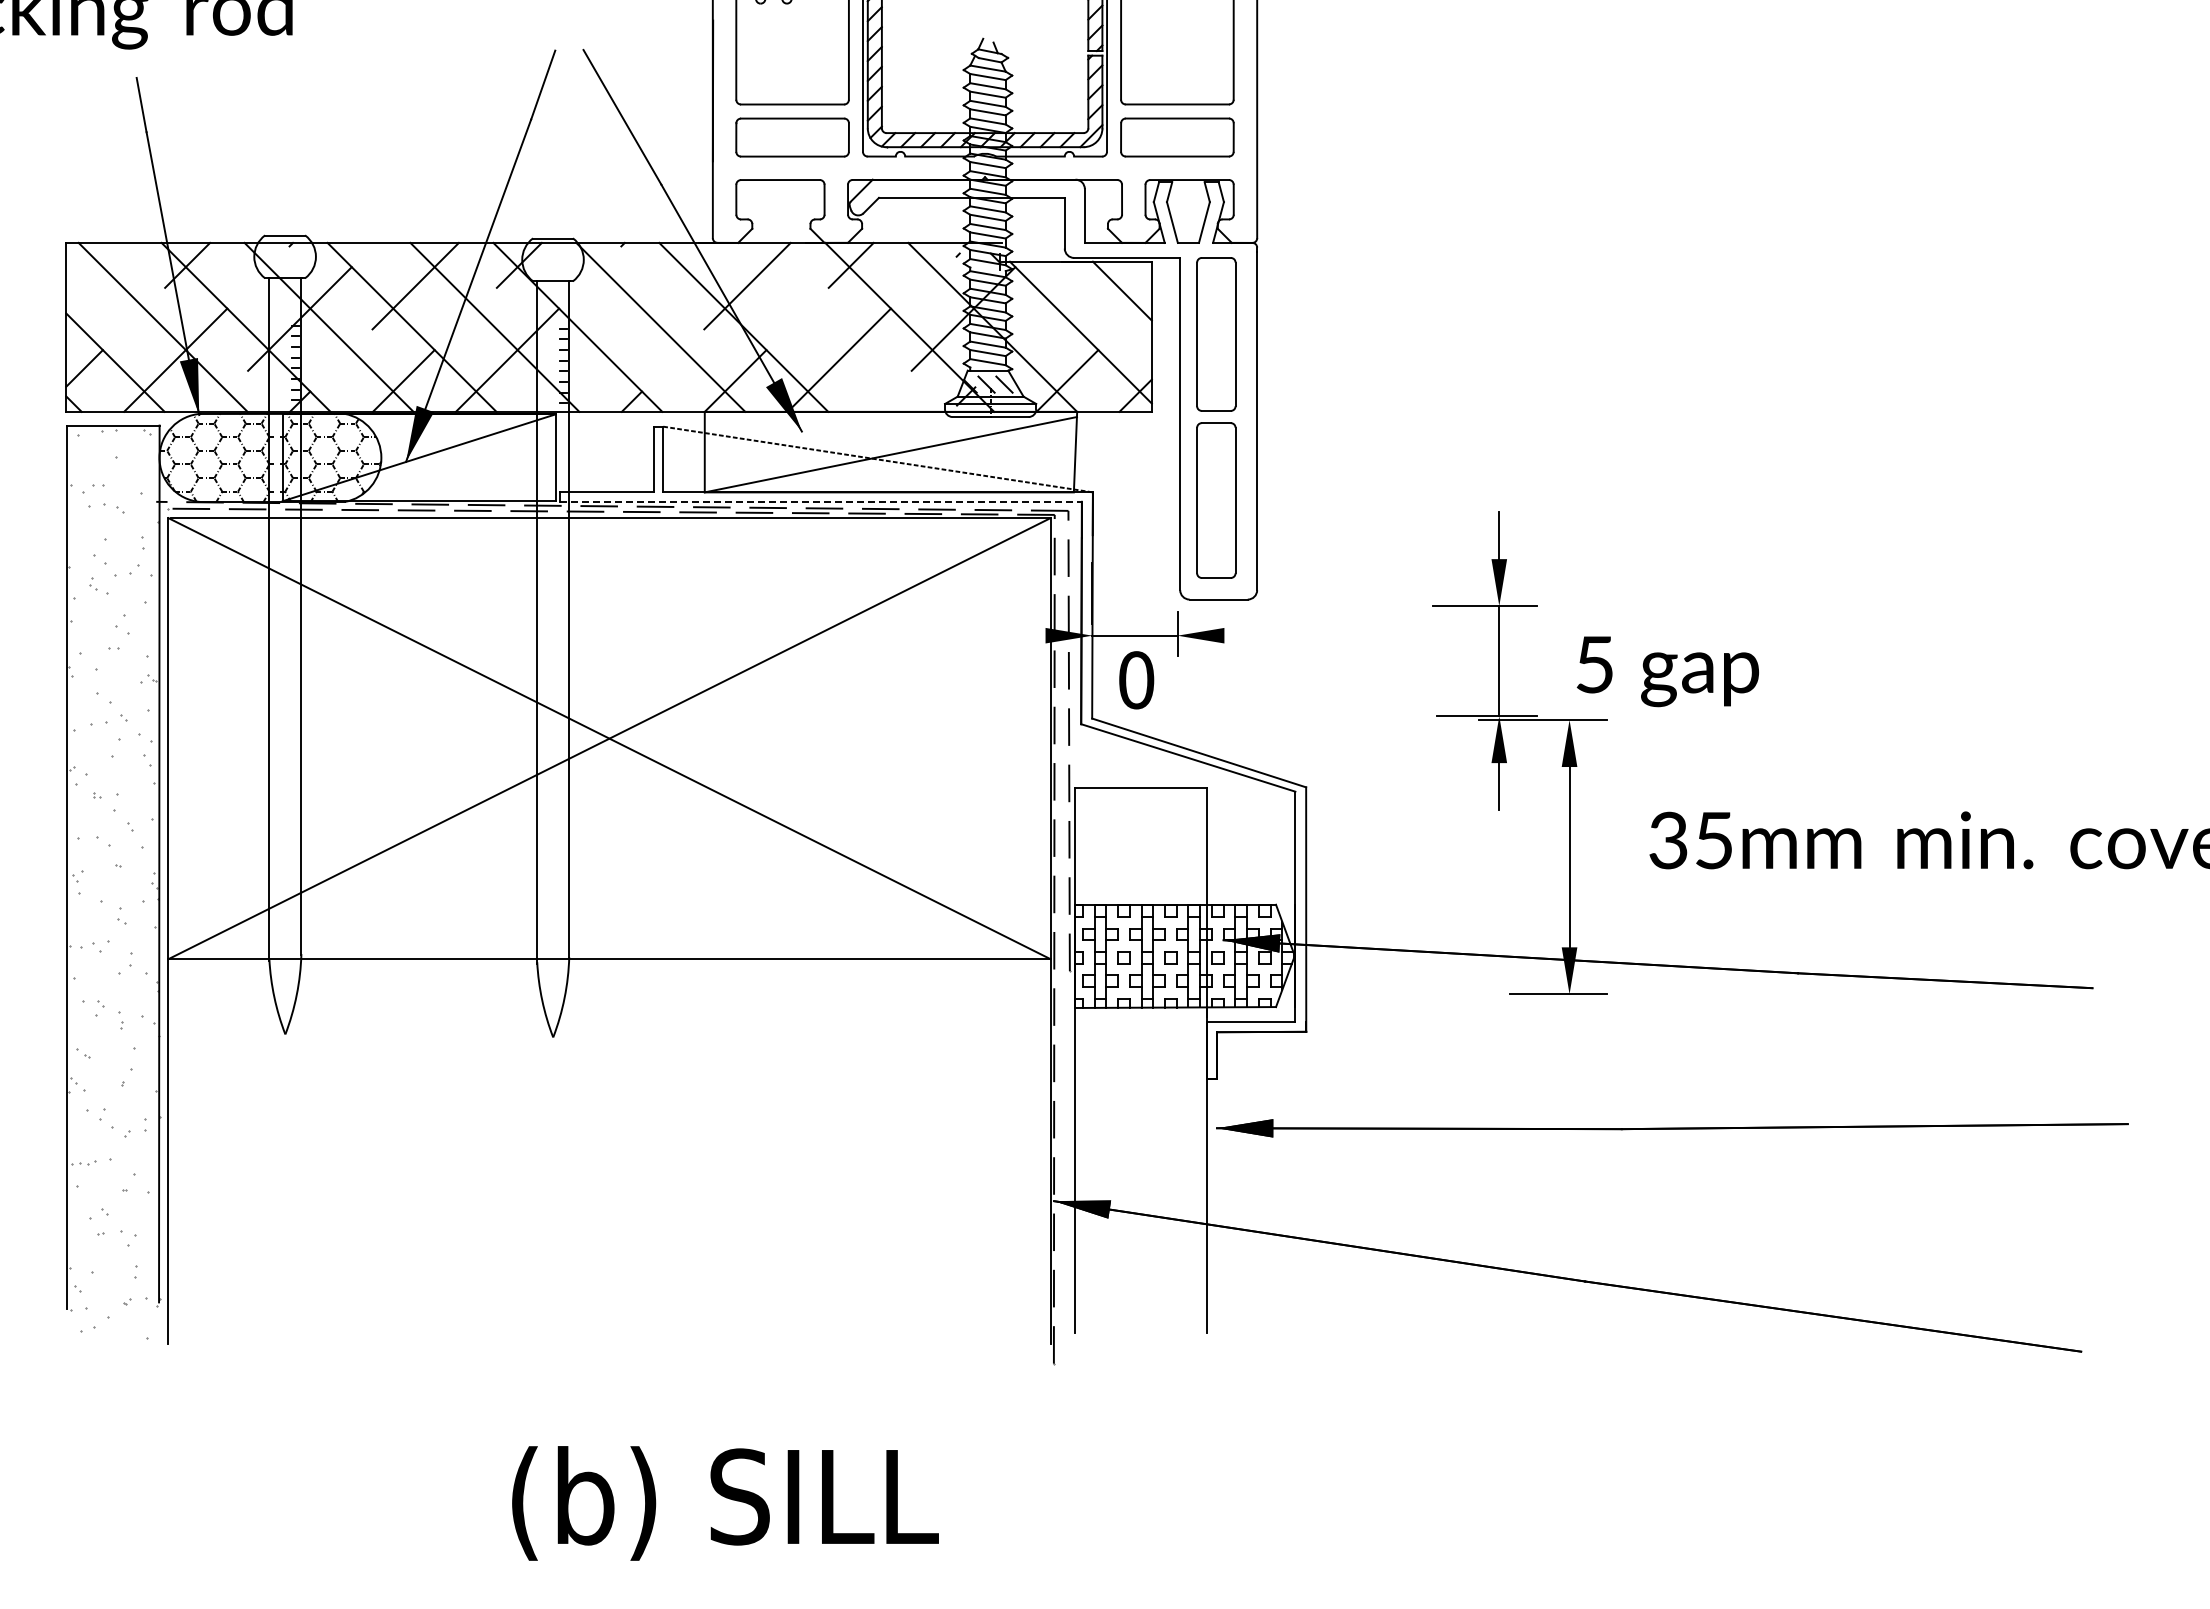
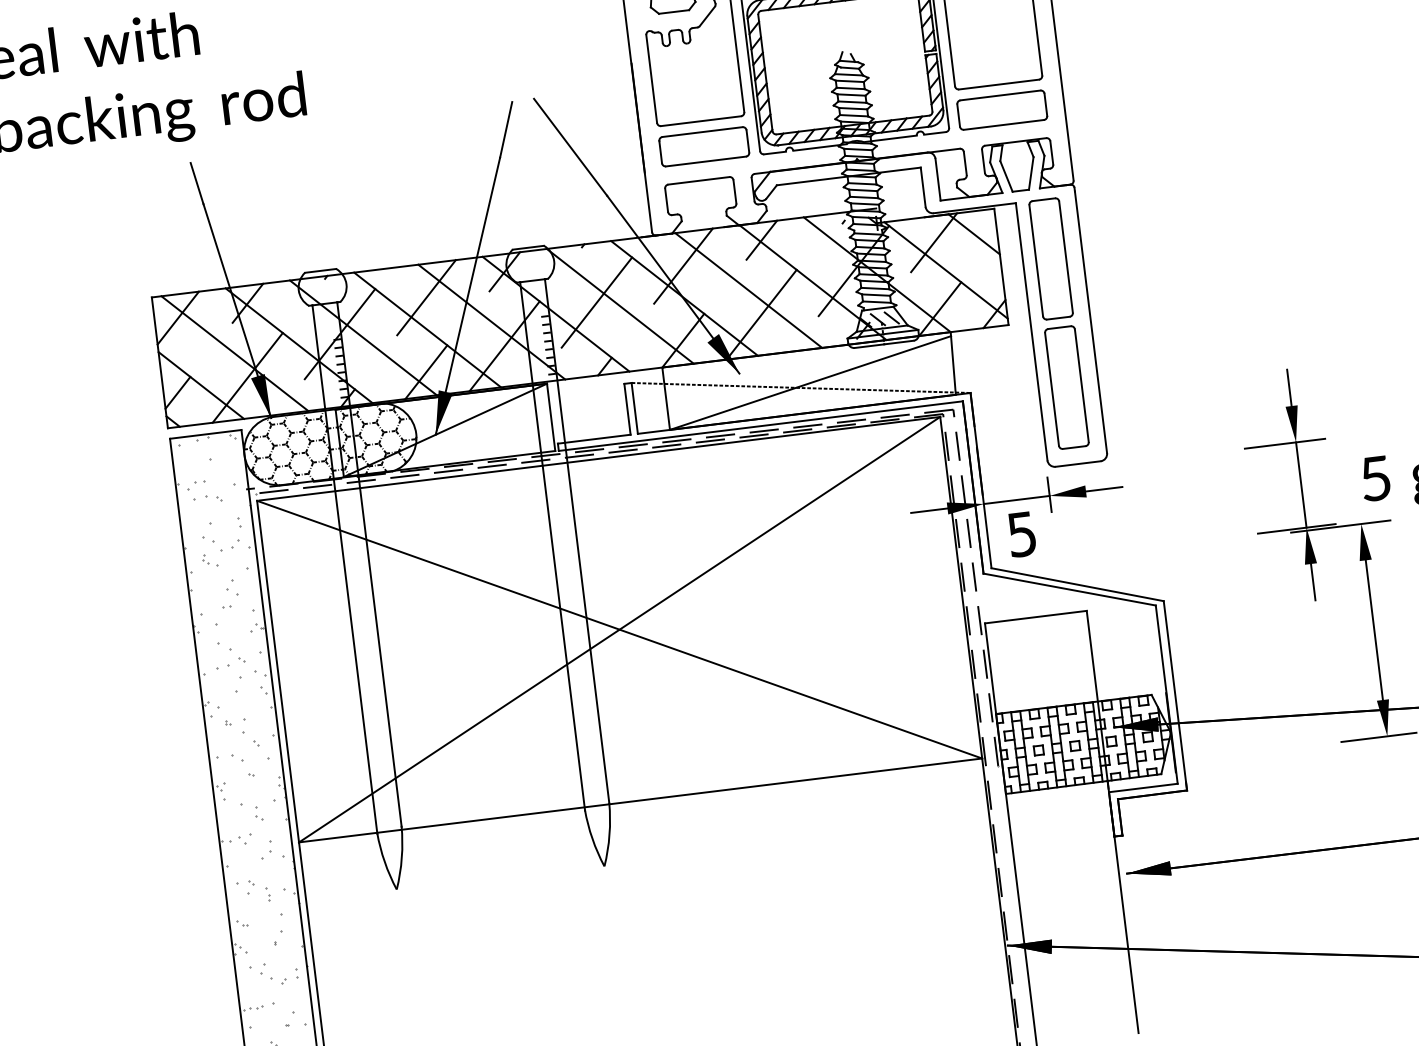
line: (96, 272) -> (178, 317), added
line: (1069, 295) -> (933, 242), added
line: (631, 318) -> (596, 302), added
line: (826, 326) -> (748, 289), added
line: (820, 501) -> (760, 425), dashed -> solid
line: (1021, 635) -> (928, 510), added
line: (1247, 635) -> (1103, 489), added
text: (1136, 680) -> (1022, 534), 0 -> 5

